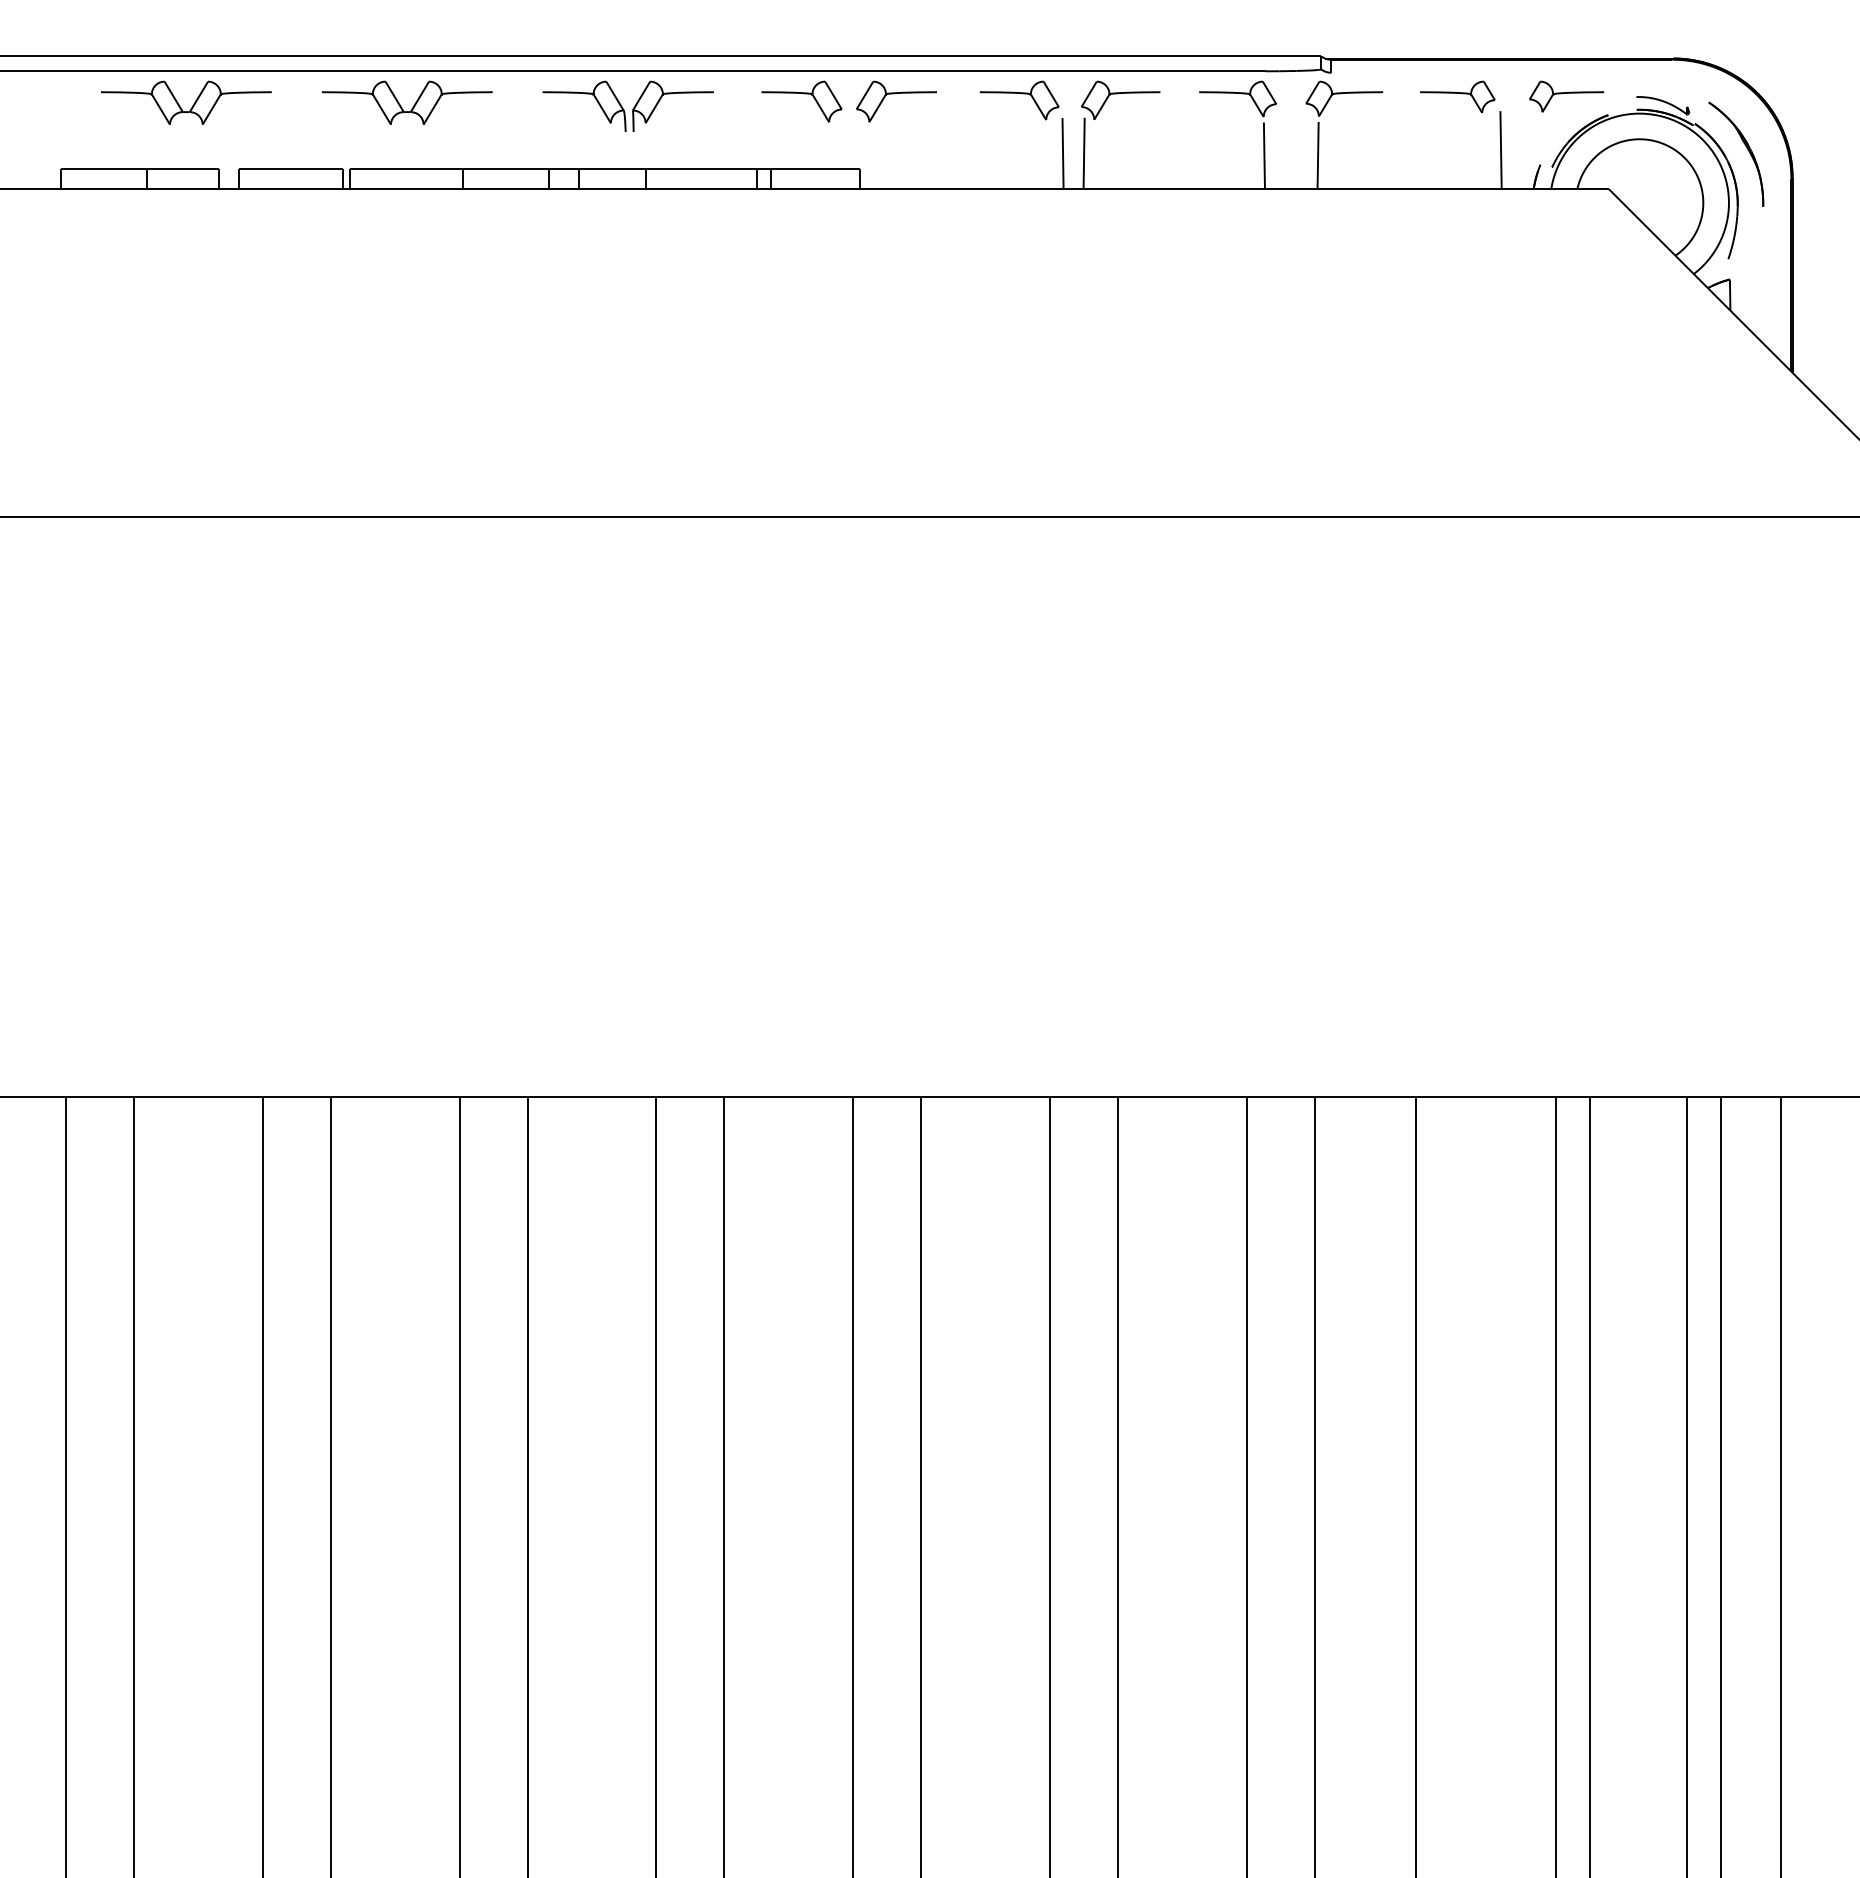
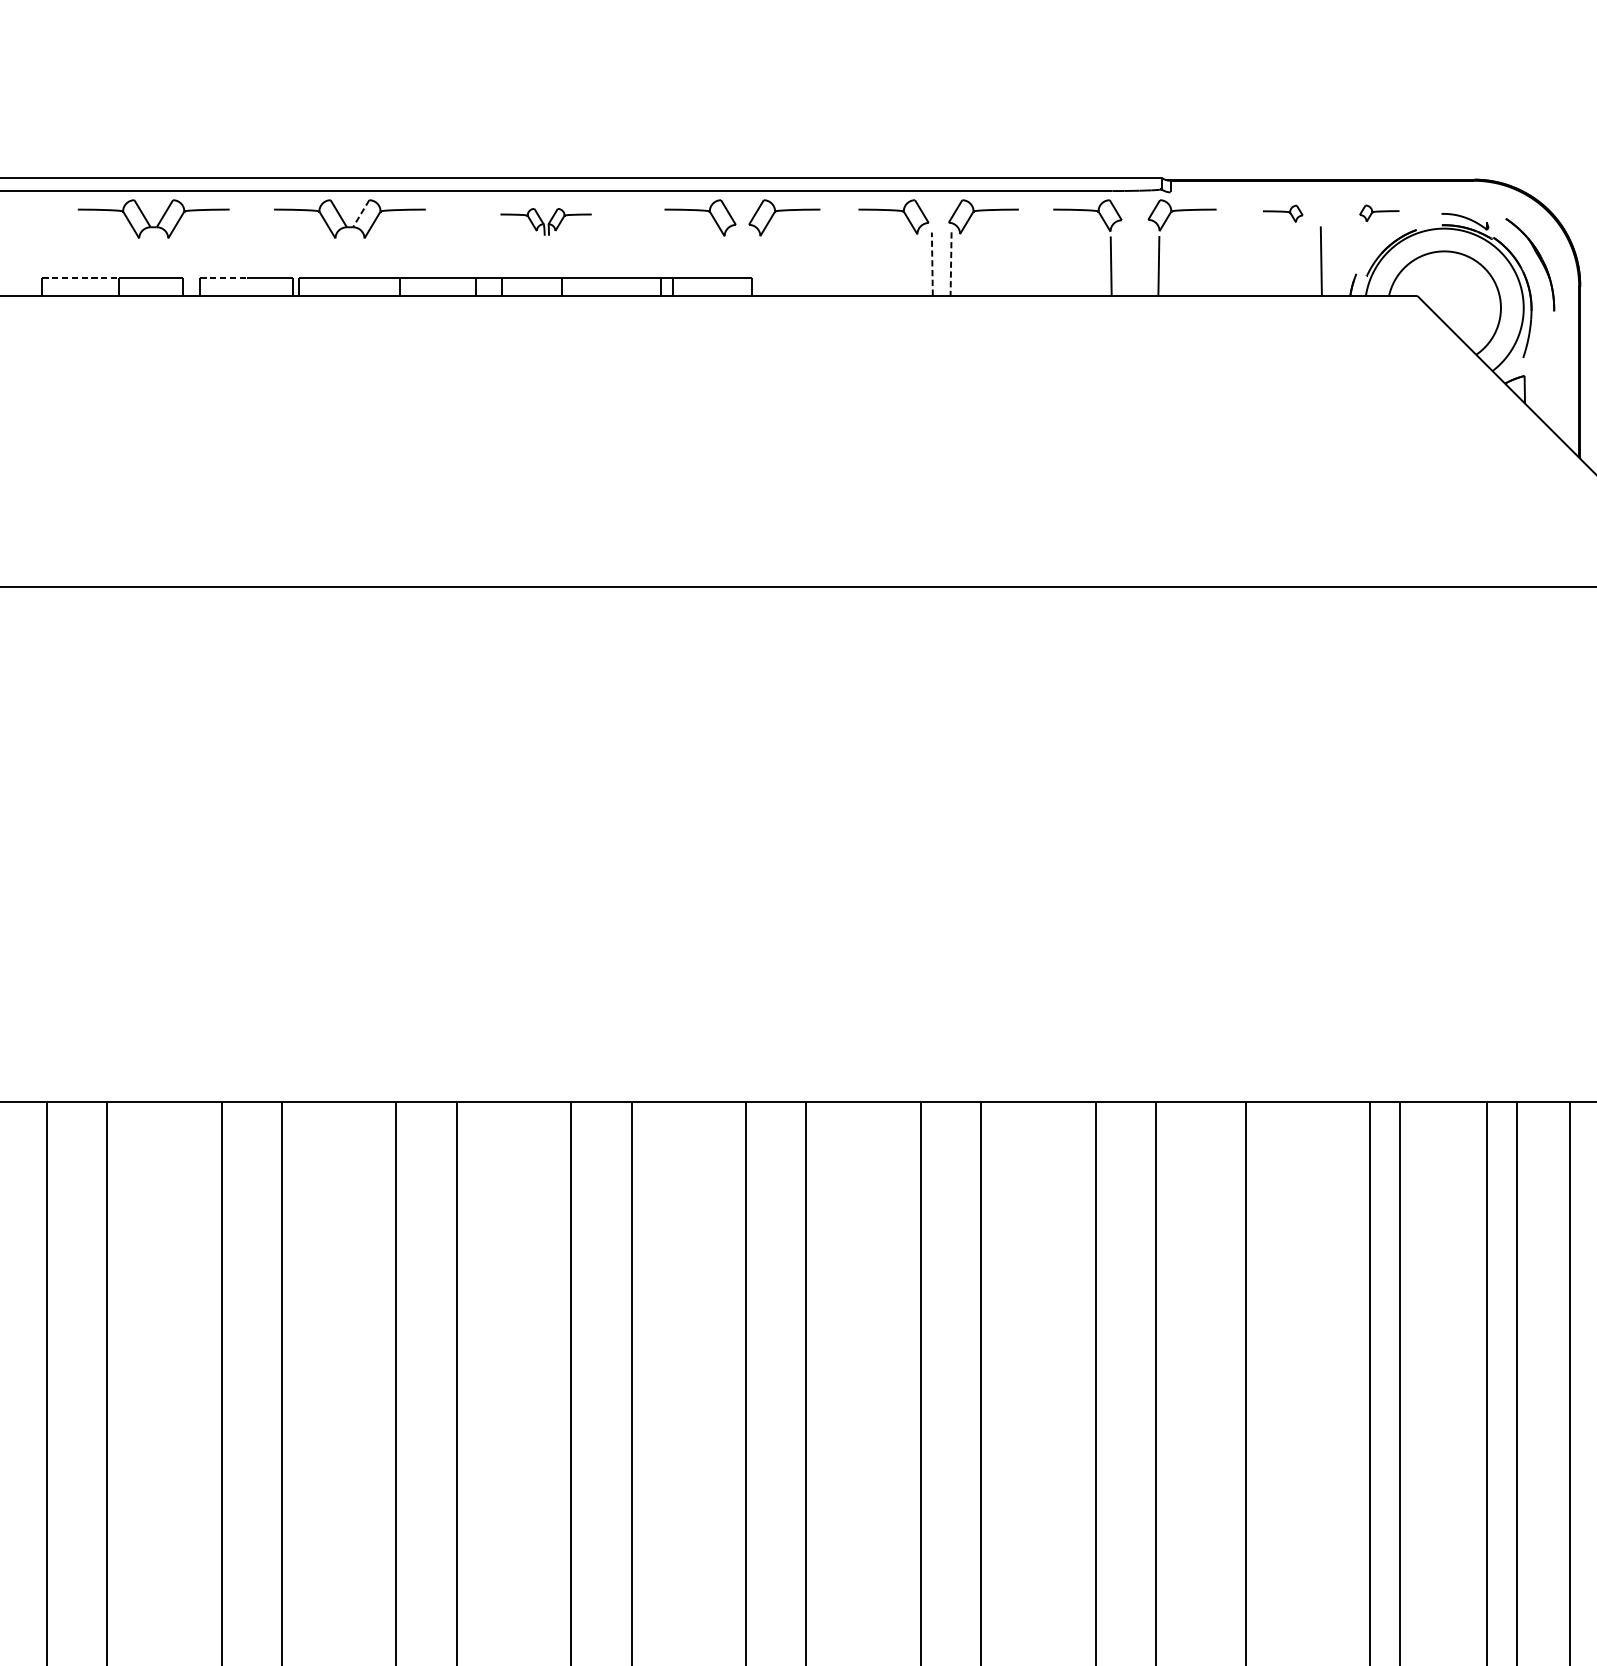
line: (419, 96) -> (360, 213), solid -> dashed
part: (1457, 96) -> (1282, 213), size x0.6
part: (1566, 96) -> (1379, 213), size x0.6
part: (627, 105) -> (545, 221), size x0.6
line: (1063, 153) -> (932, 264), solid -> dashed
line: (1084, 153) -> (951, 264), solid -> dashed
line: (103, 168) -> (80, 277), solid -> dashed
line: (265, 168) -> (224, 277), solid -> dashed

